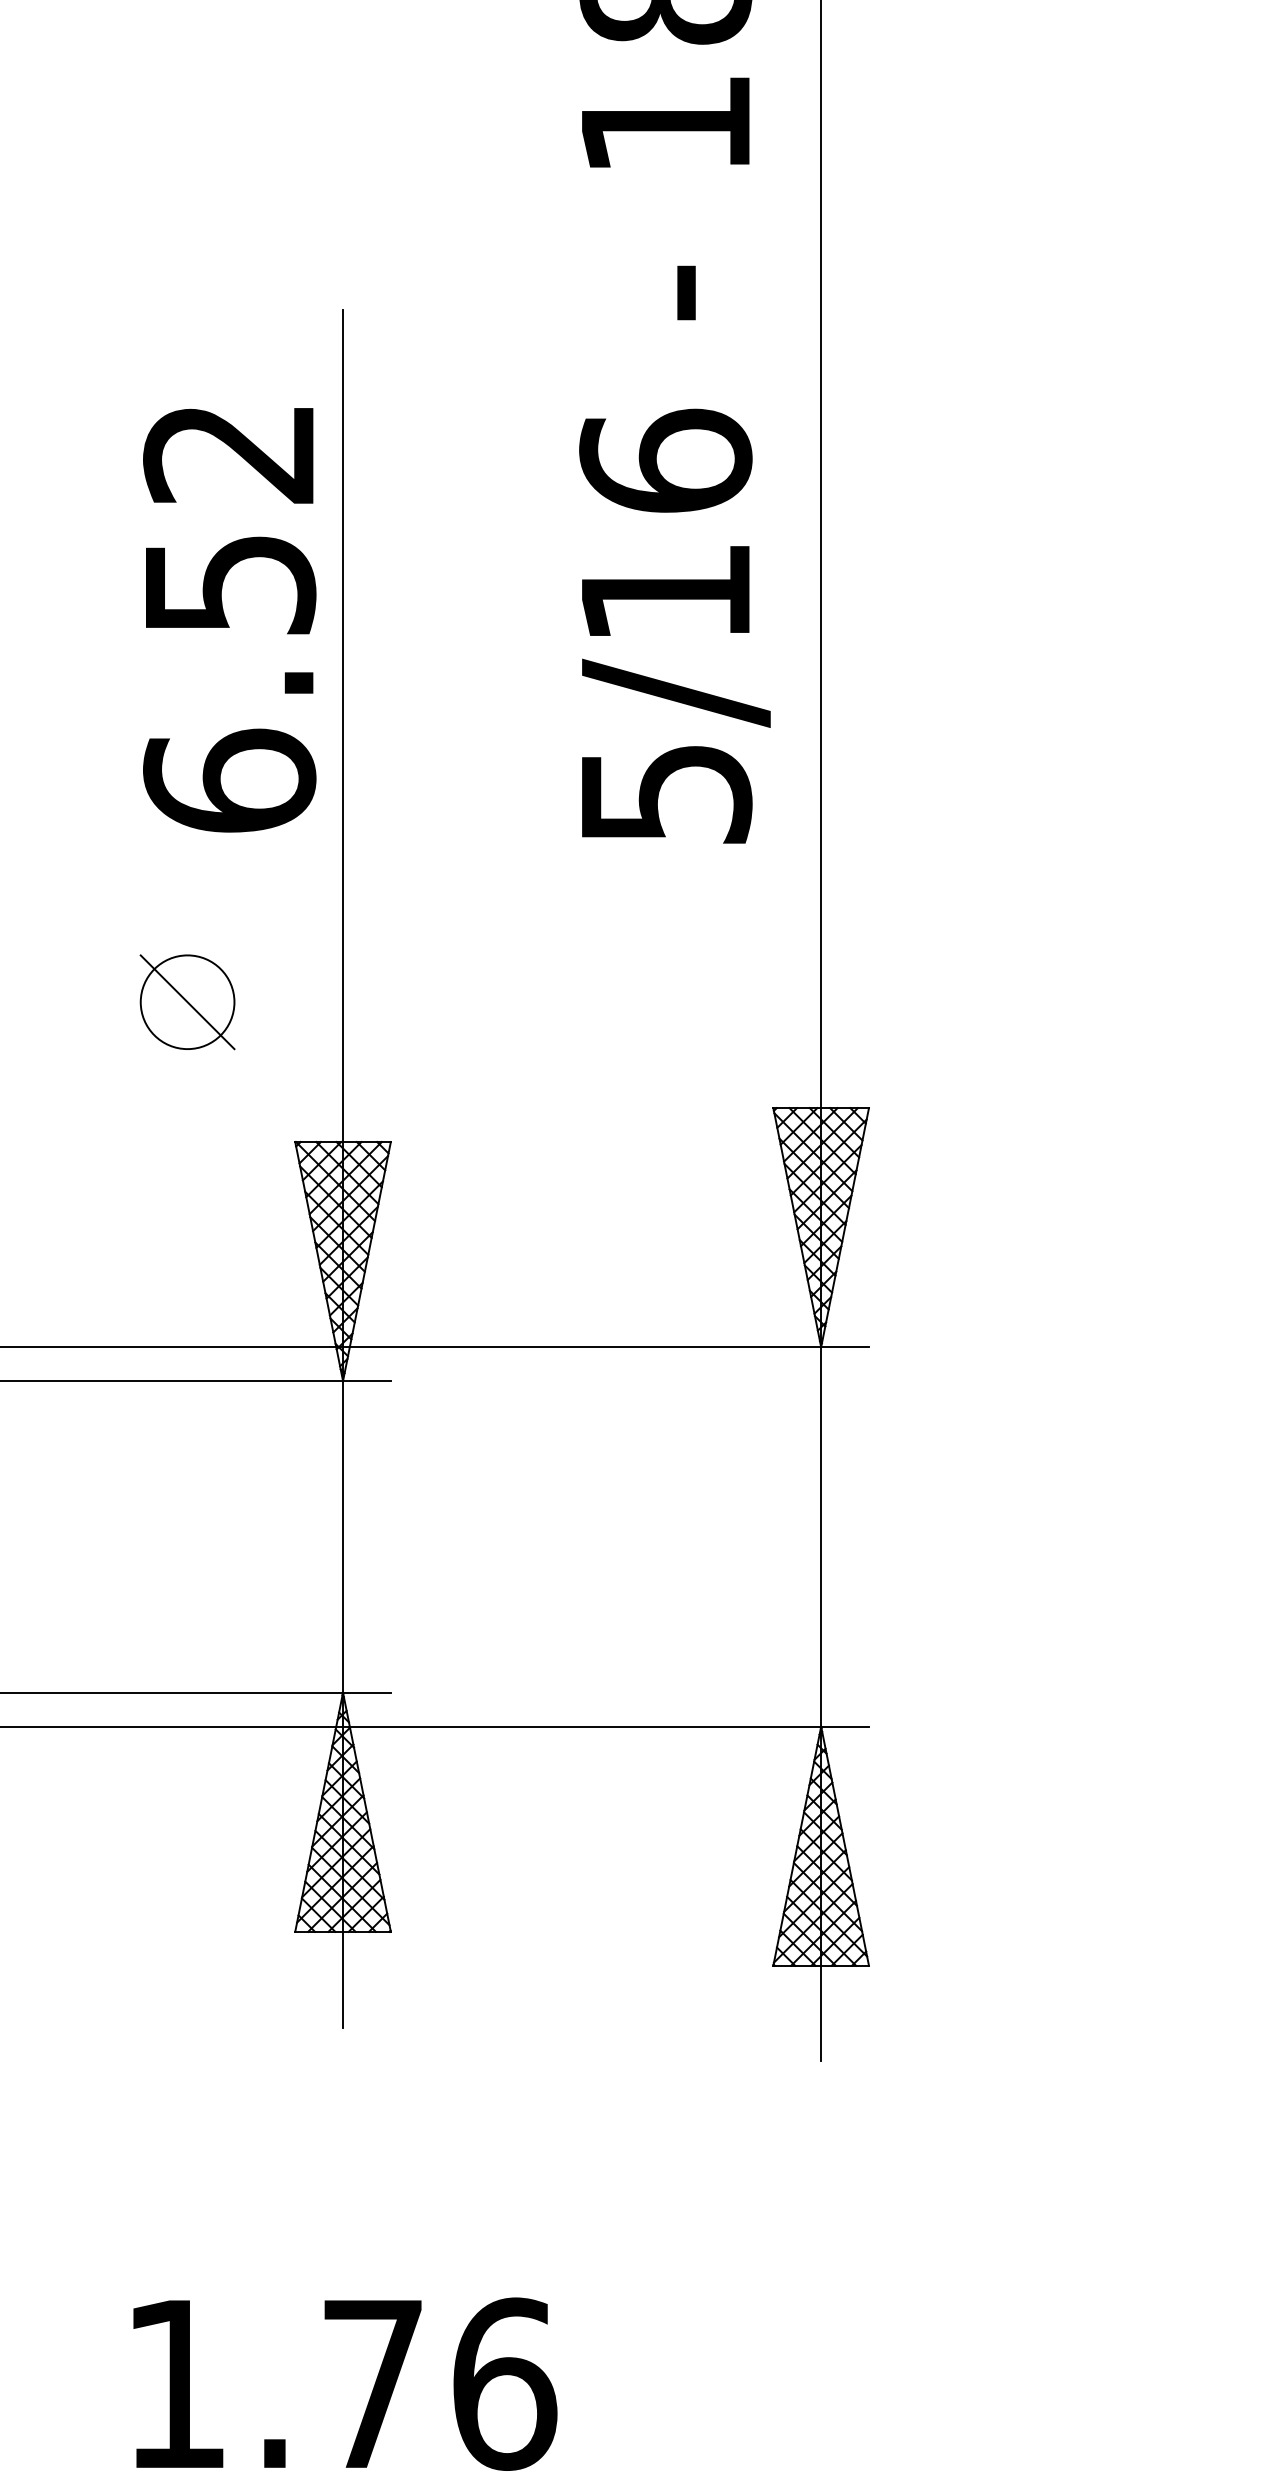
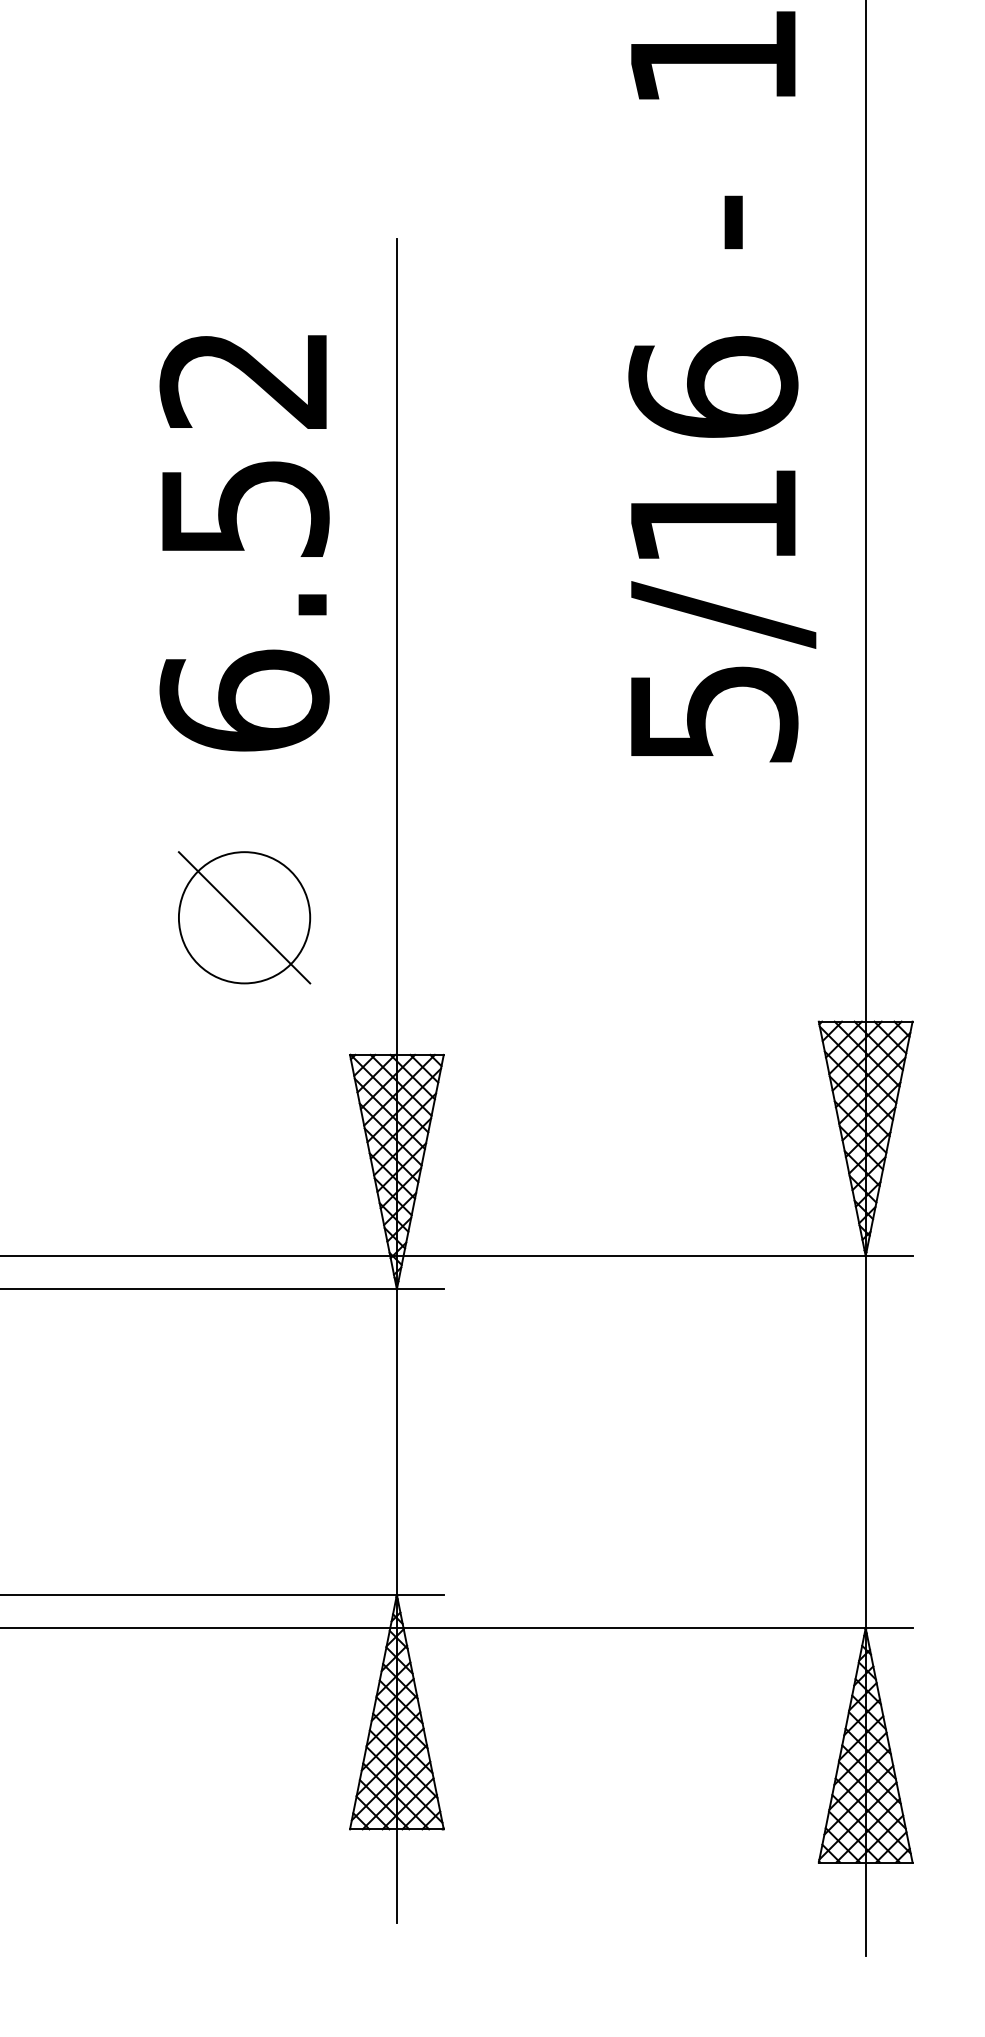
text: (229, 620) -> (244, 543), moved
part: (187, 1002) -> (244, 918), size x1.43

